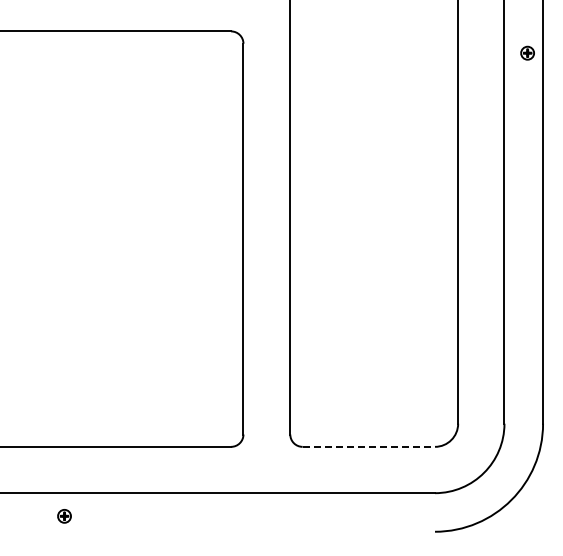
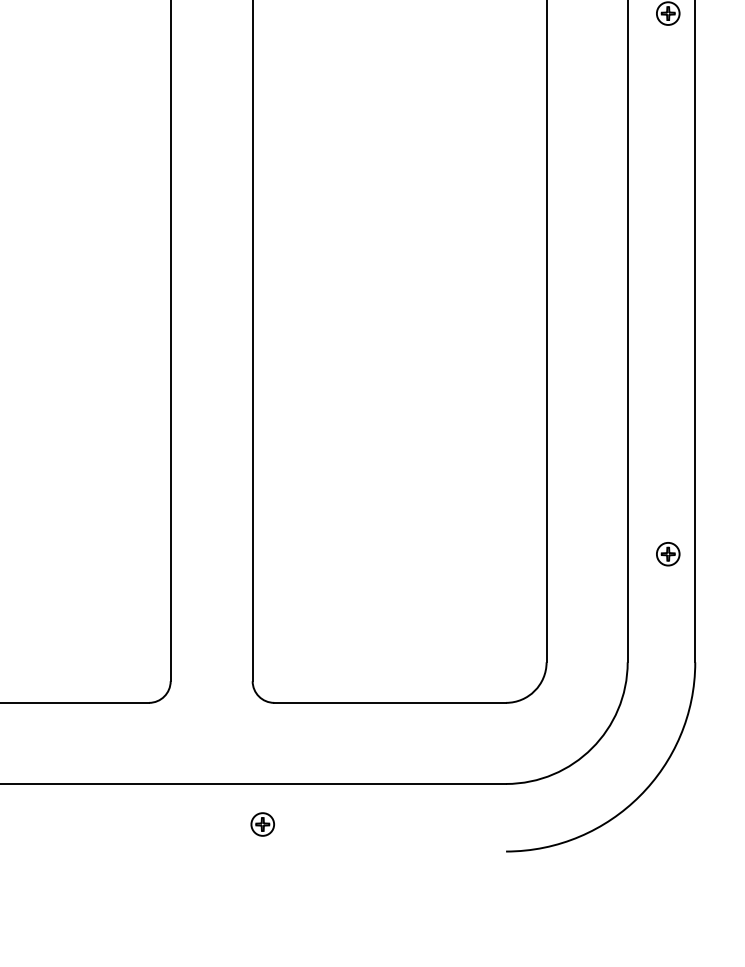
part: (527, 361) -> (667, 553), added
line: (369, 446) -> (391, 702), dashed -> solid
part: (295, 516) -> (261, 824), added

